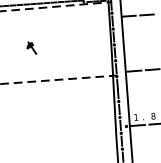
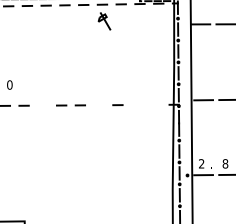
part: (31, 48) -> (104, 21), moved
line: (90, 77) -> (142, 104), removed
line: (58, 80) -> (98, 105), removed
line: (17, 82) -> (42, 105), removed
text: (136, 117) -> (201, 163), 1 -> 2

